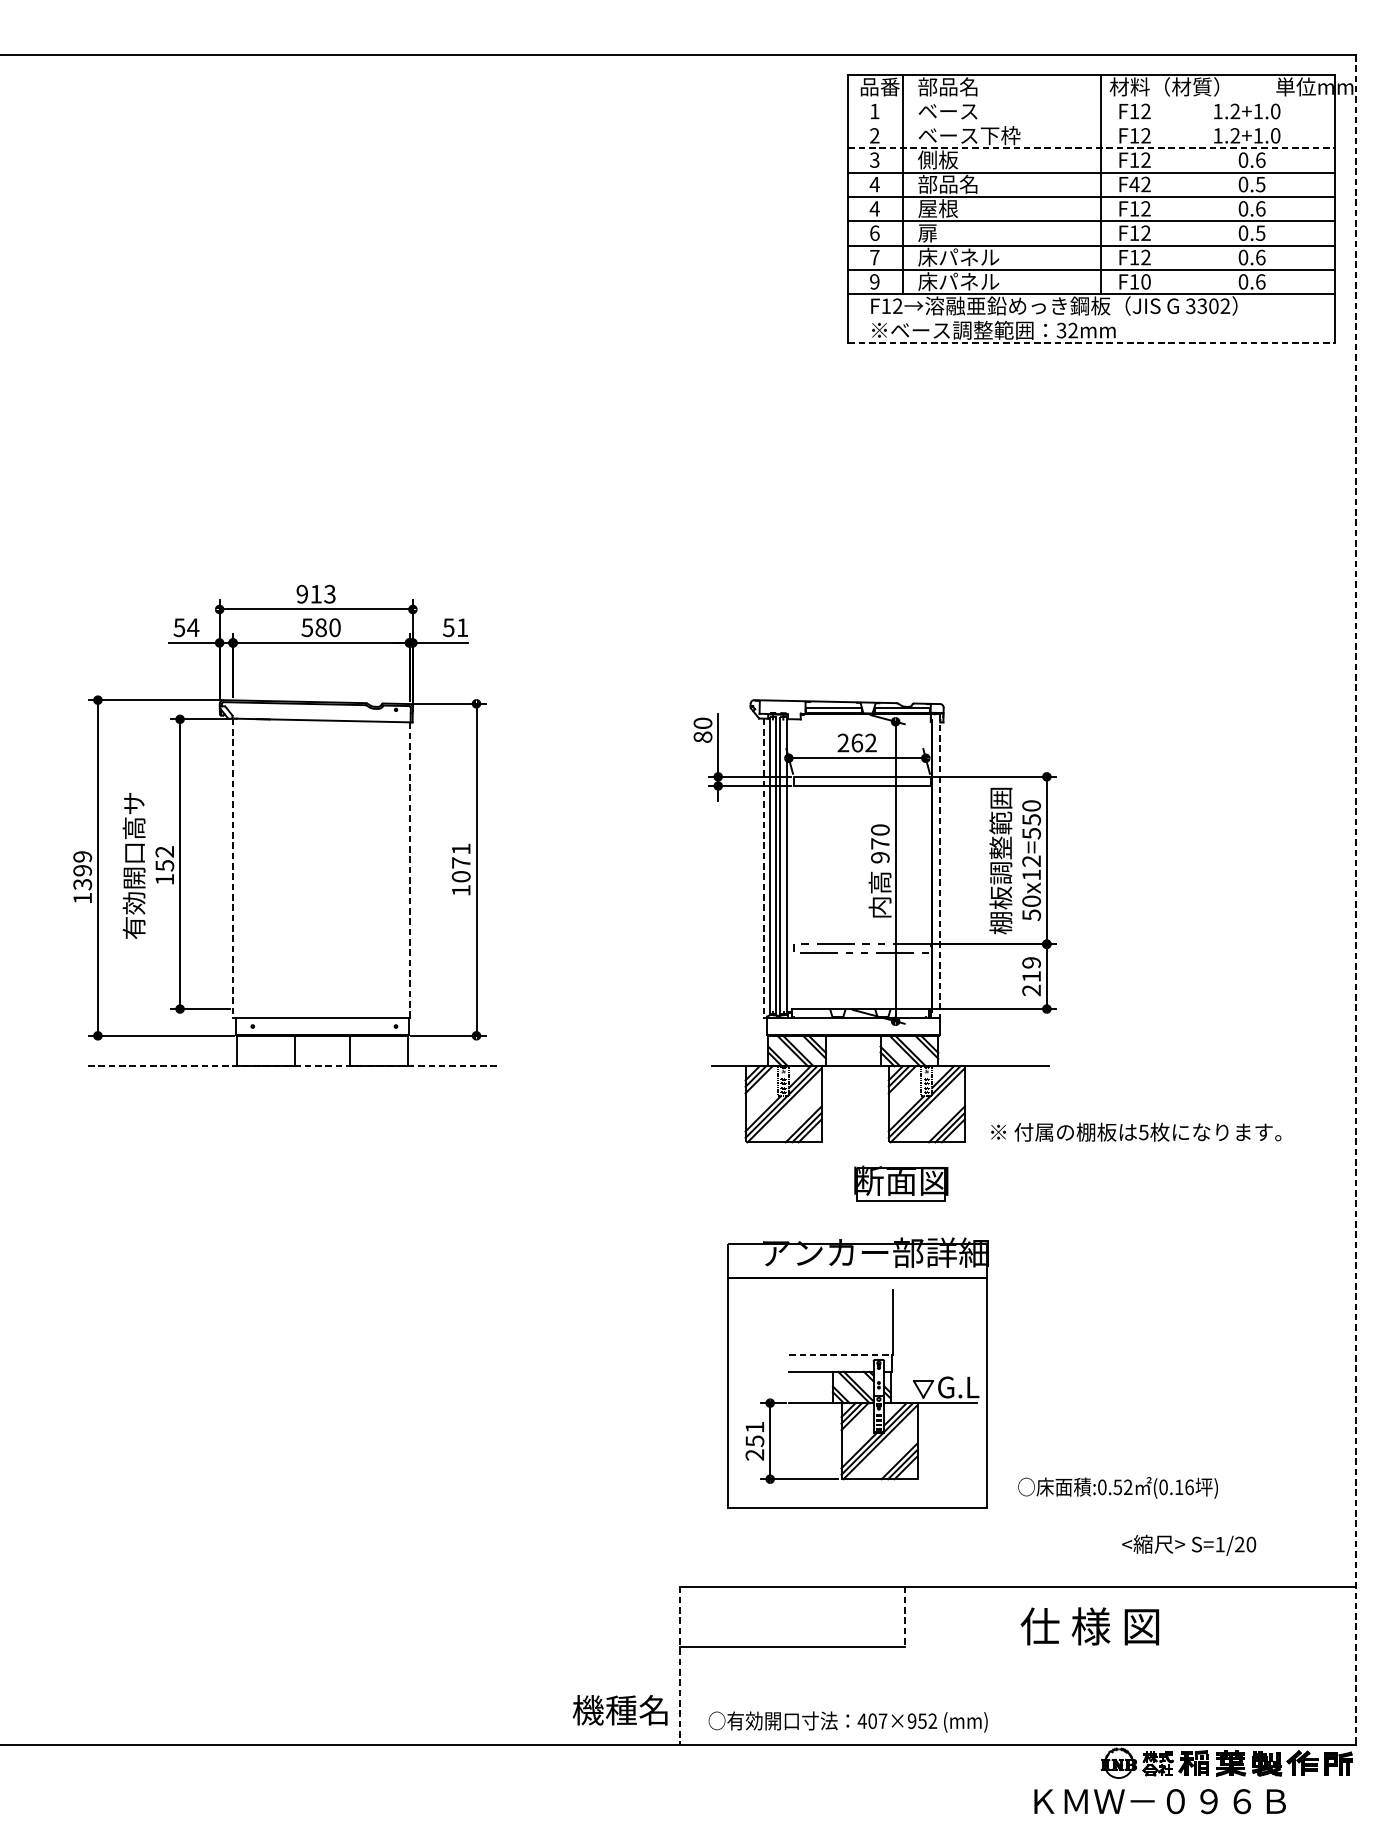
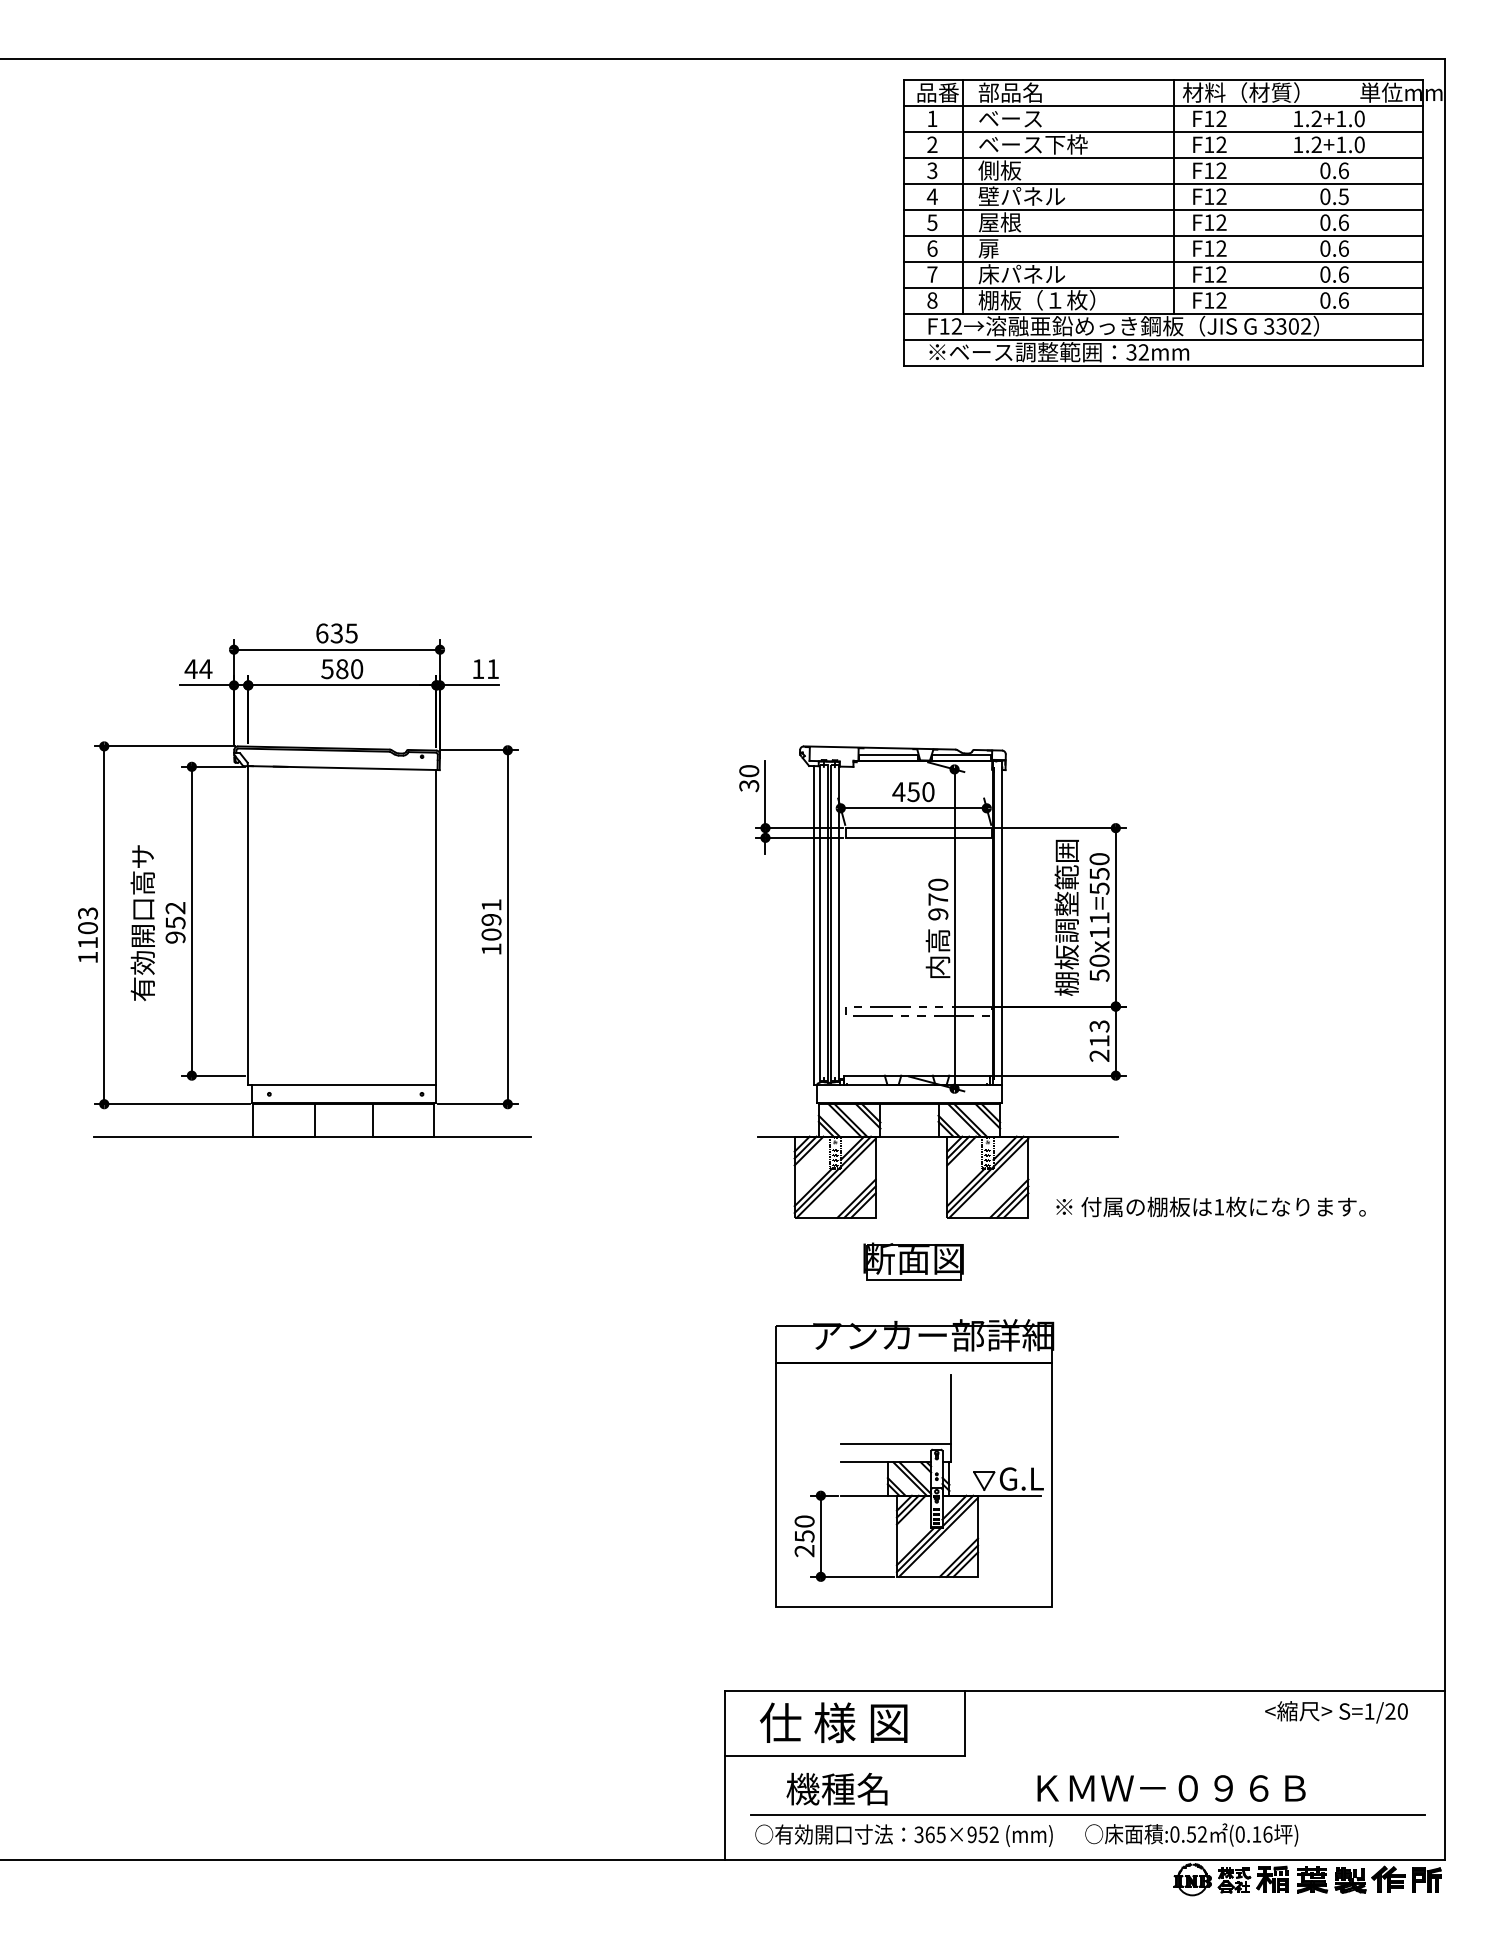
line: (1091, 99) -> (1163, 106), added
line: (1091, 124) -> (1163, 132), added
line: (1091, 148) -> (1163, 158), dashed -> solid
text: (958, 184) -> (1021, 196), 部品名 -> 壁パネル
text: (1133, 184) -> (1208, 196), F42 -> F12
text: (873, 208) -> (931, 222), 4 -> 5
text: (1260, 233) -> (1343, 248), 0.5 -> 0.6
text: (972, 280) -> (1036, 299), 床パネル -> 棚板（１枚）
text: (874, 281) -> (932, 300), 9 -> 8
text: (1146, 281) -> (1221, 300), F10 -> F12
line: (1091, 318) -> (1163, 339), added
line: (1091, 342) -> (1163, 365), dashed -> solid
text: (315, 594) -> (336, 633), 913 -> 635
text: (178, 628) -> (190, 669), 54 -> 44
text: (448, 628) -> (478, 669), 51 -> 11
text: (703, 736) -> (749, 785), 80 -> 30
text: (857, 743) -> (913, 792), 262 -> 450
text: (1031, 861) -> (1099, 918), 50x12=550 -> 50x11=550
text: (461, 862) -> (491, 919), 1071 -> 1091
line: (940, 866) -> (1002, 923), dashed -> solid
line: (233, 868) -> (248, 925), dashed -> solid
line: (764, 868) -> (814, 925), dashed -> solid
line: (409, 870) -> (436, 927), dashed -> solid
text: (83, 871) -> (88, 928), 1399 -> 1103
text: (164, 879) -> (175, 937), 152 -> 952
line: (1355, 900) -> (1444, 959), dashed -> solid
text: (1031, 962) -> (1099, 1026), 219 -> 213
line: (293, 1066) -> (312, 1136), dashed -> solid
text: (1144, 1132) -> (1219, 1207), 5 -> 1
part: (901, 1183) -> (913, 1261), moved
line: (841, 1355) -> (896, 1444), dashed -> solid
text: (754, 1427) -> (804, 1521), 251 -> 250
text: (1117, 1487) -> (1191, 1834), moved
text: (1189, 1545) -> (1336, 1712), moved
line: (904, 1617) -> (964, 1724), dashed -> solid
text: (1089, 1626) -> (833, 1722), moved
line: (679, 1666) -> (724, 1776), dashed -> solid
line: (1020, 1703) -> (1087, 1815), added
text: (619, 1709) -> (836, 1788), moved
text: (872, 1720) -> (929, 1834), 407×952 -> 365×952
text: (1160, 1801) -> (1171, 1788), moved

